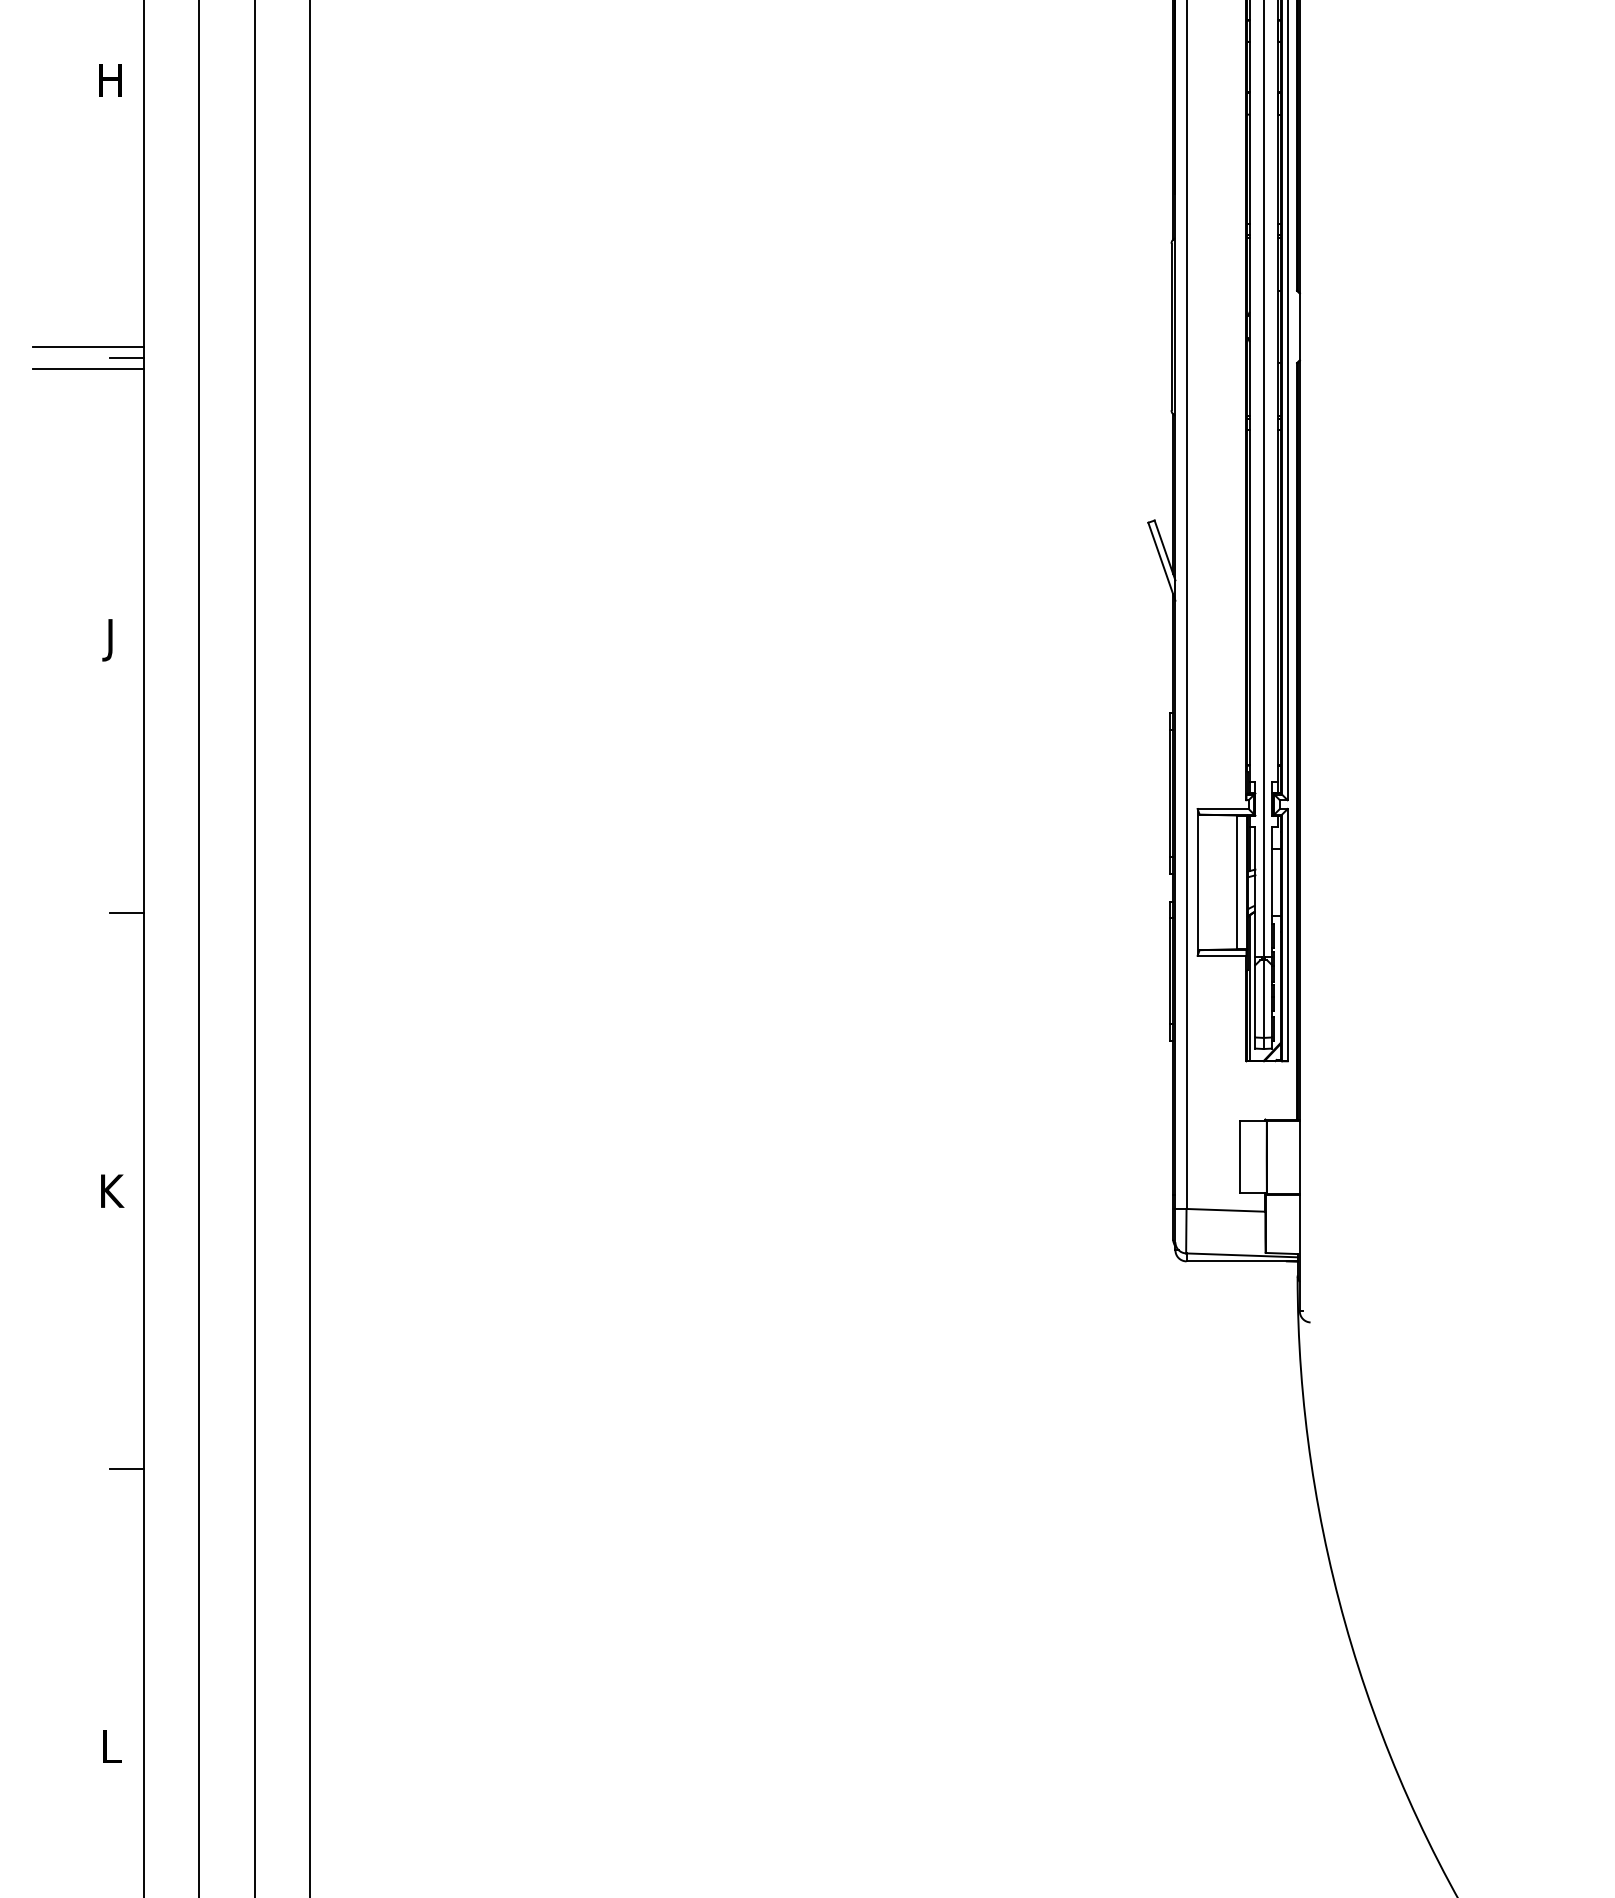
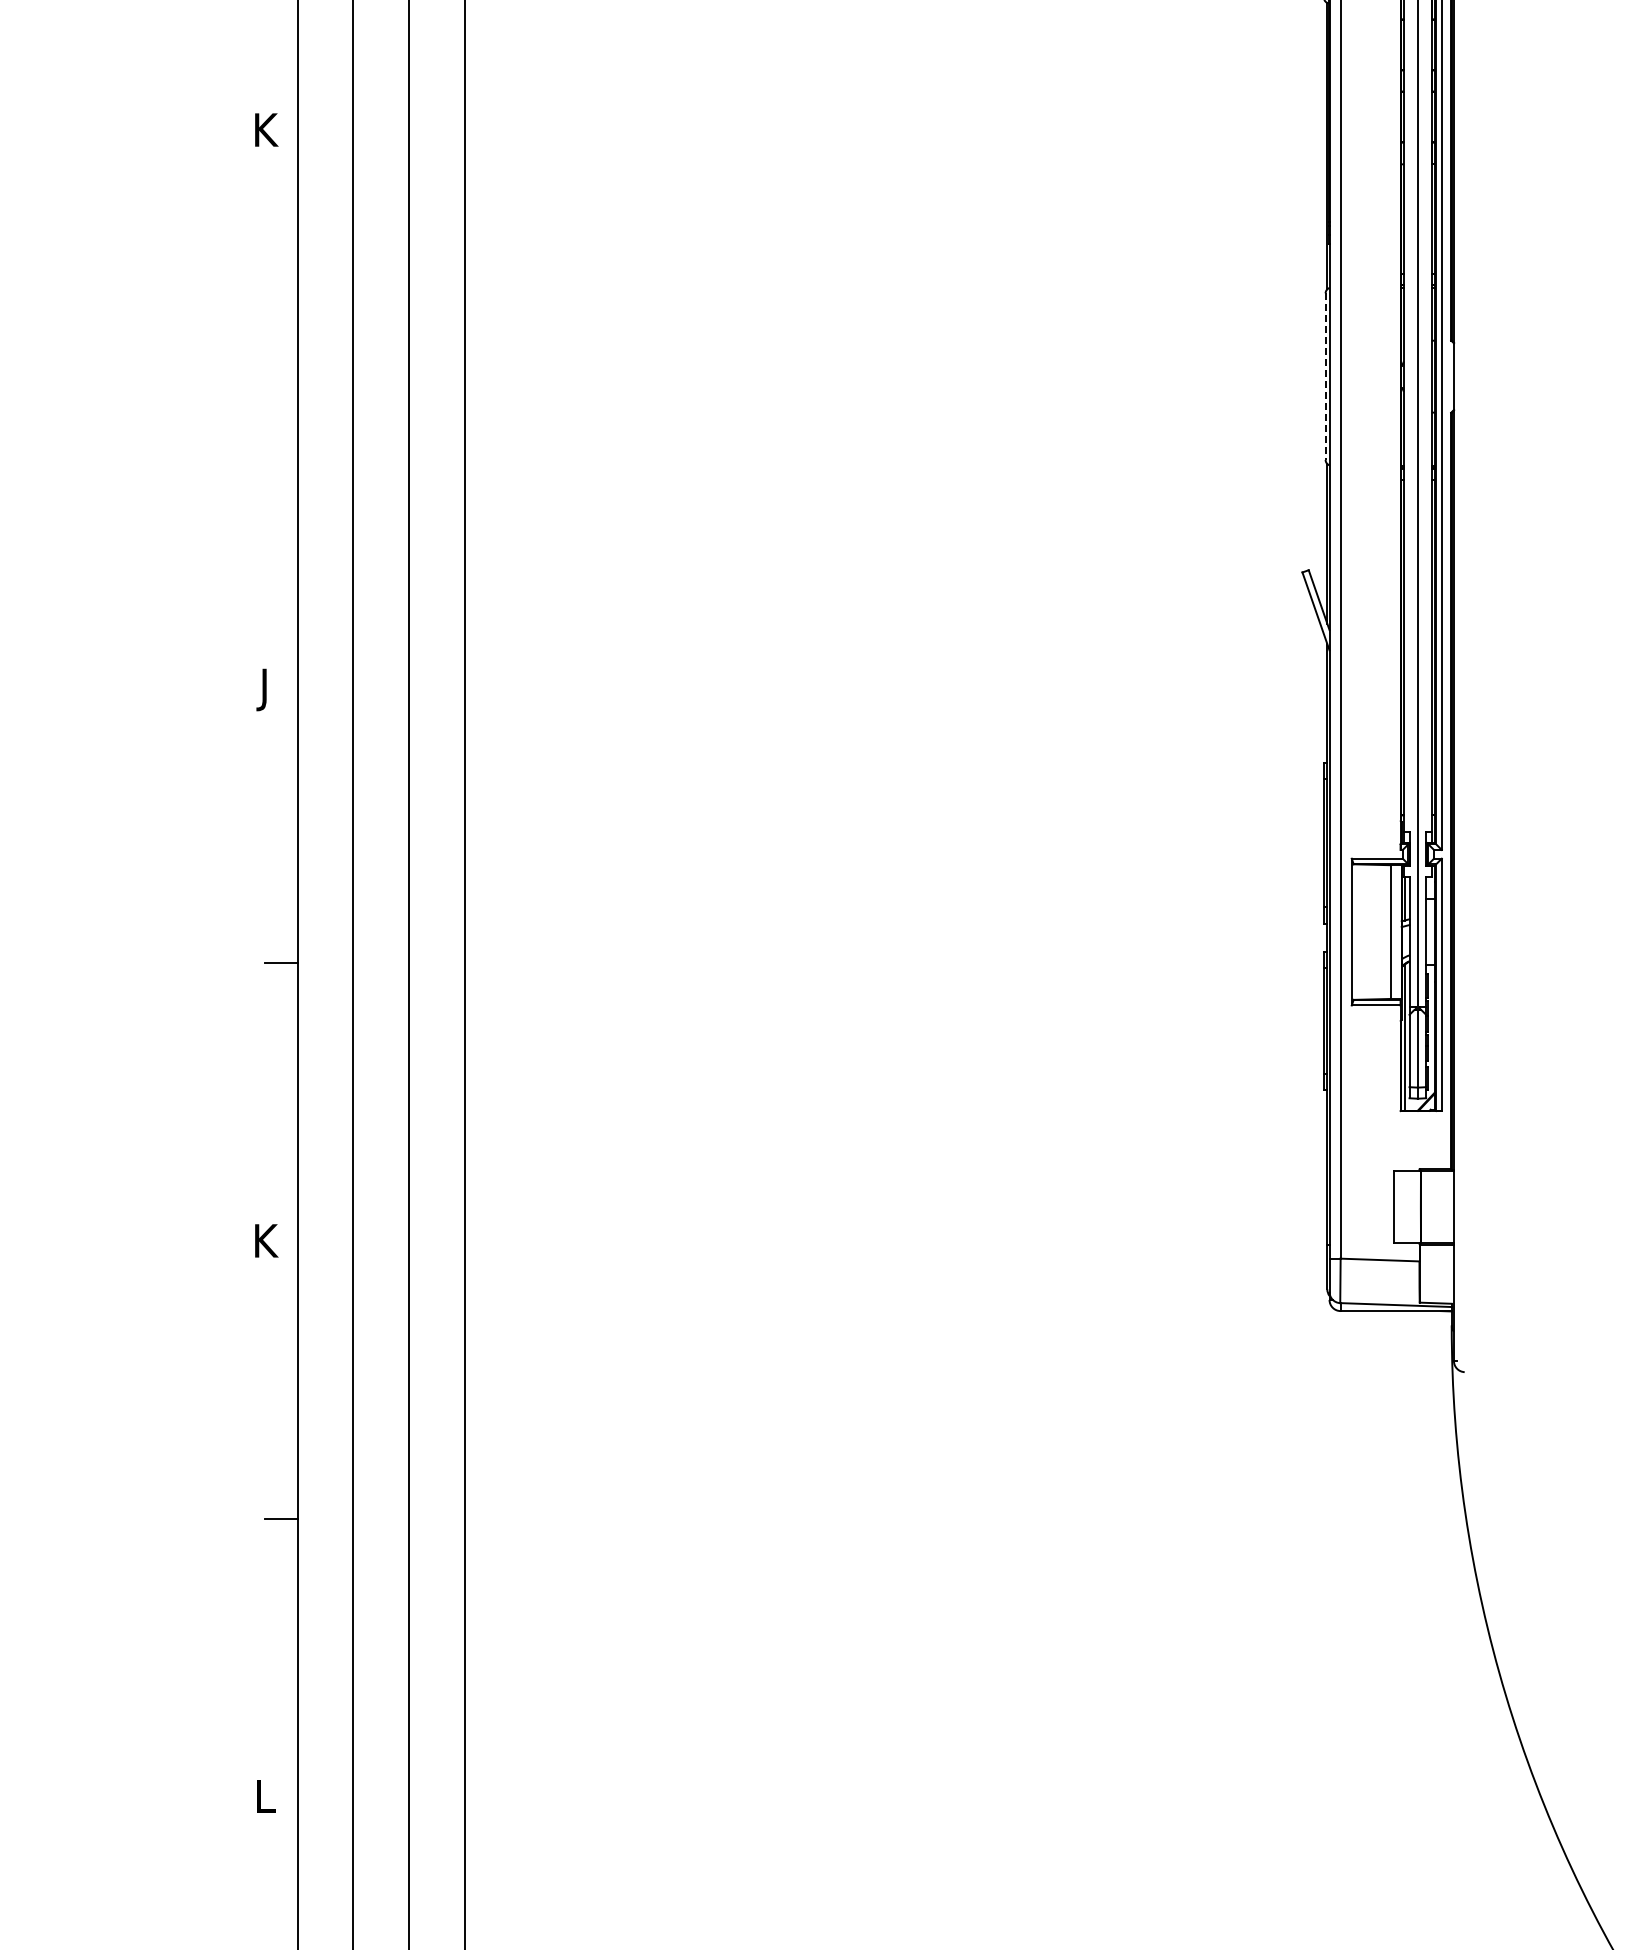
text: (111, 79) -> (265, 129), H -> K
line: (1171, 327) -> (1325, 377), solid -> dashed
line: (87, 346) -> (241, 396), removed
line: (126, 357) -> (280, 407), removed
line: (87, 368) -> (241, 418), removed

